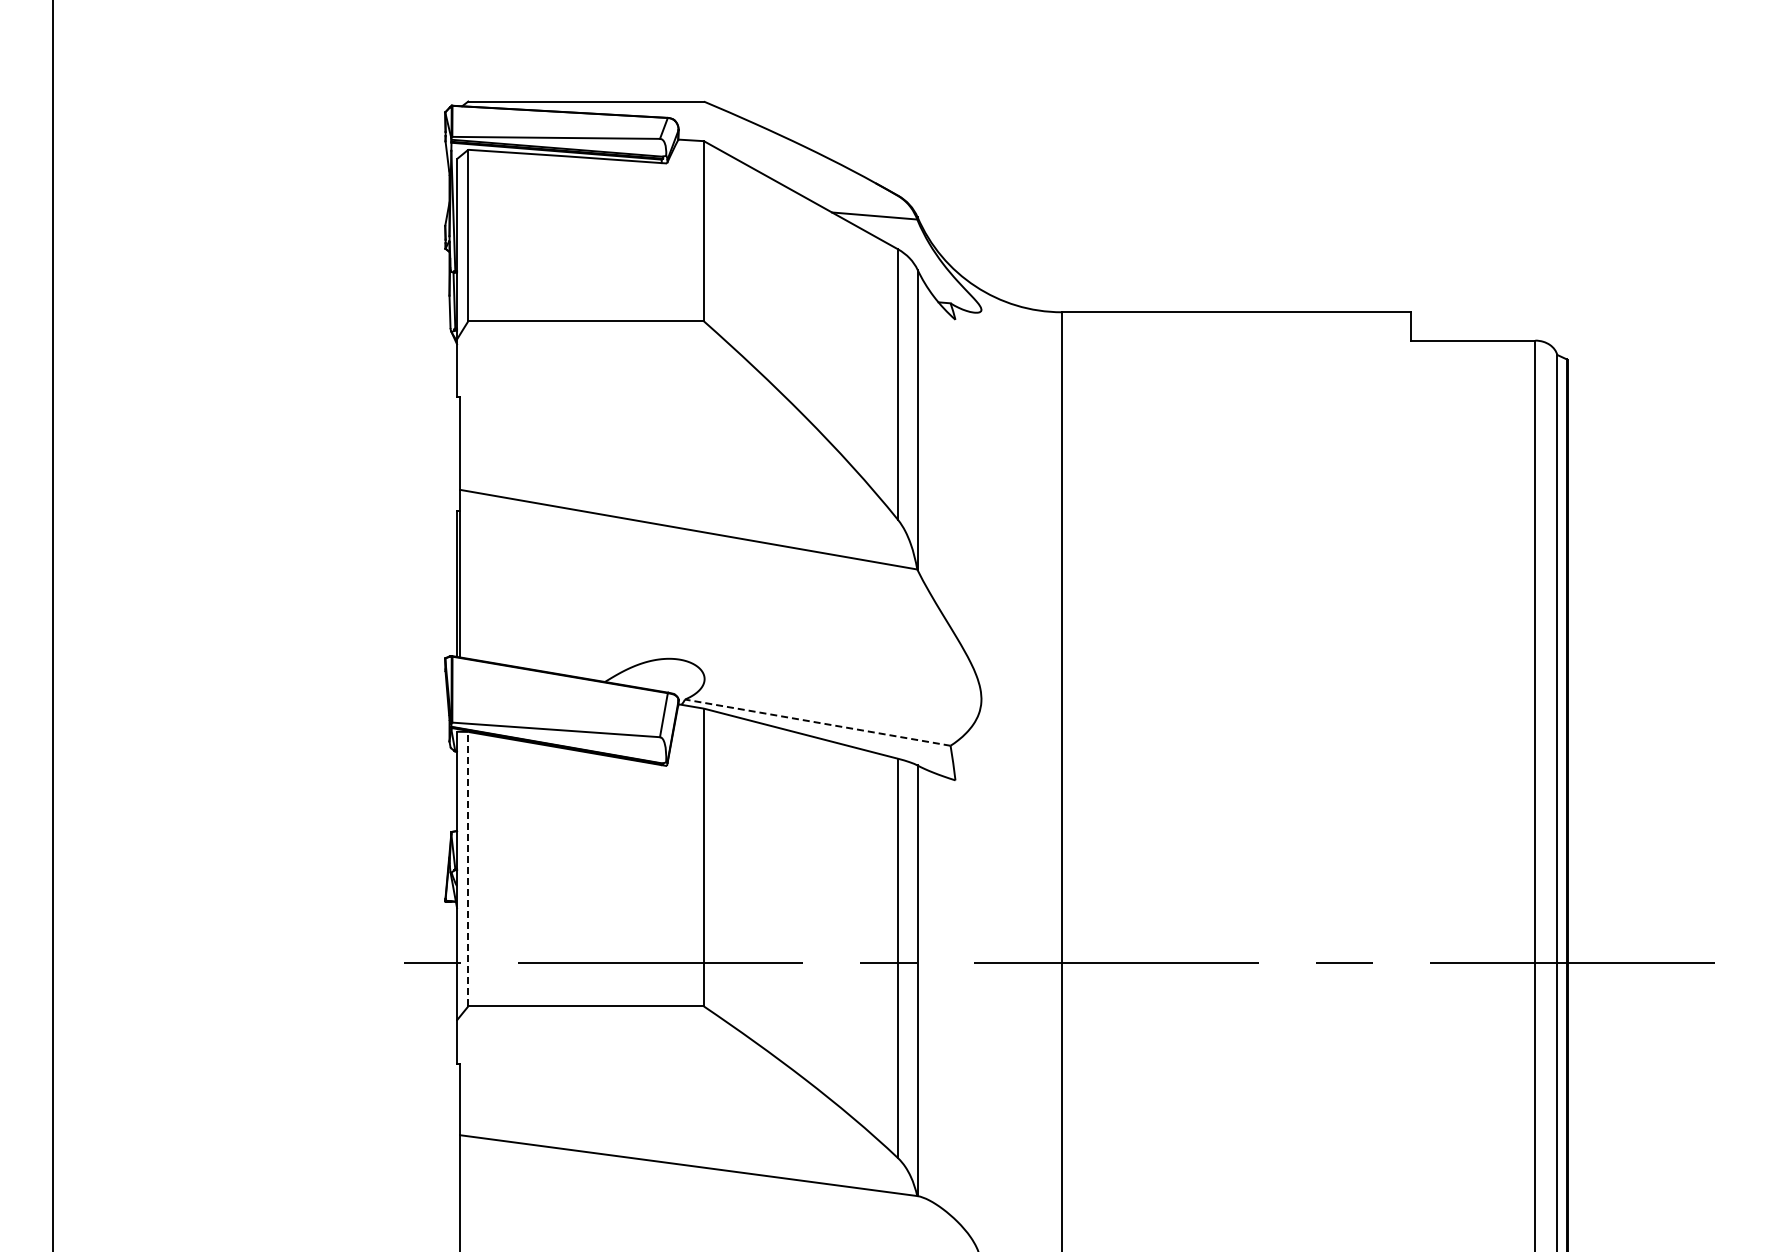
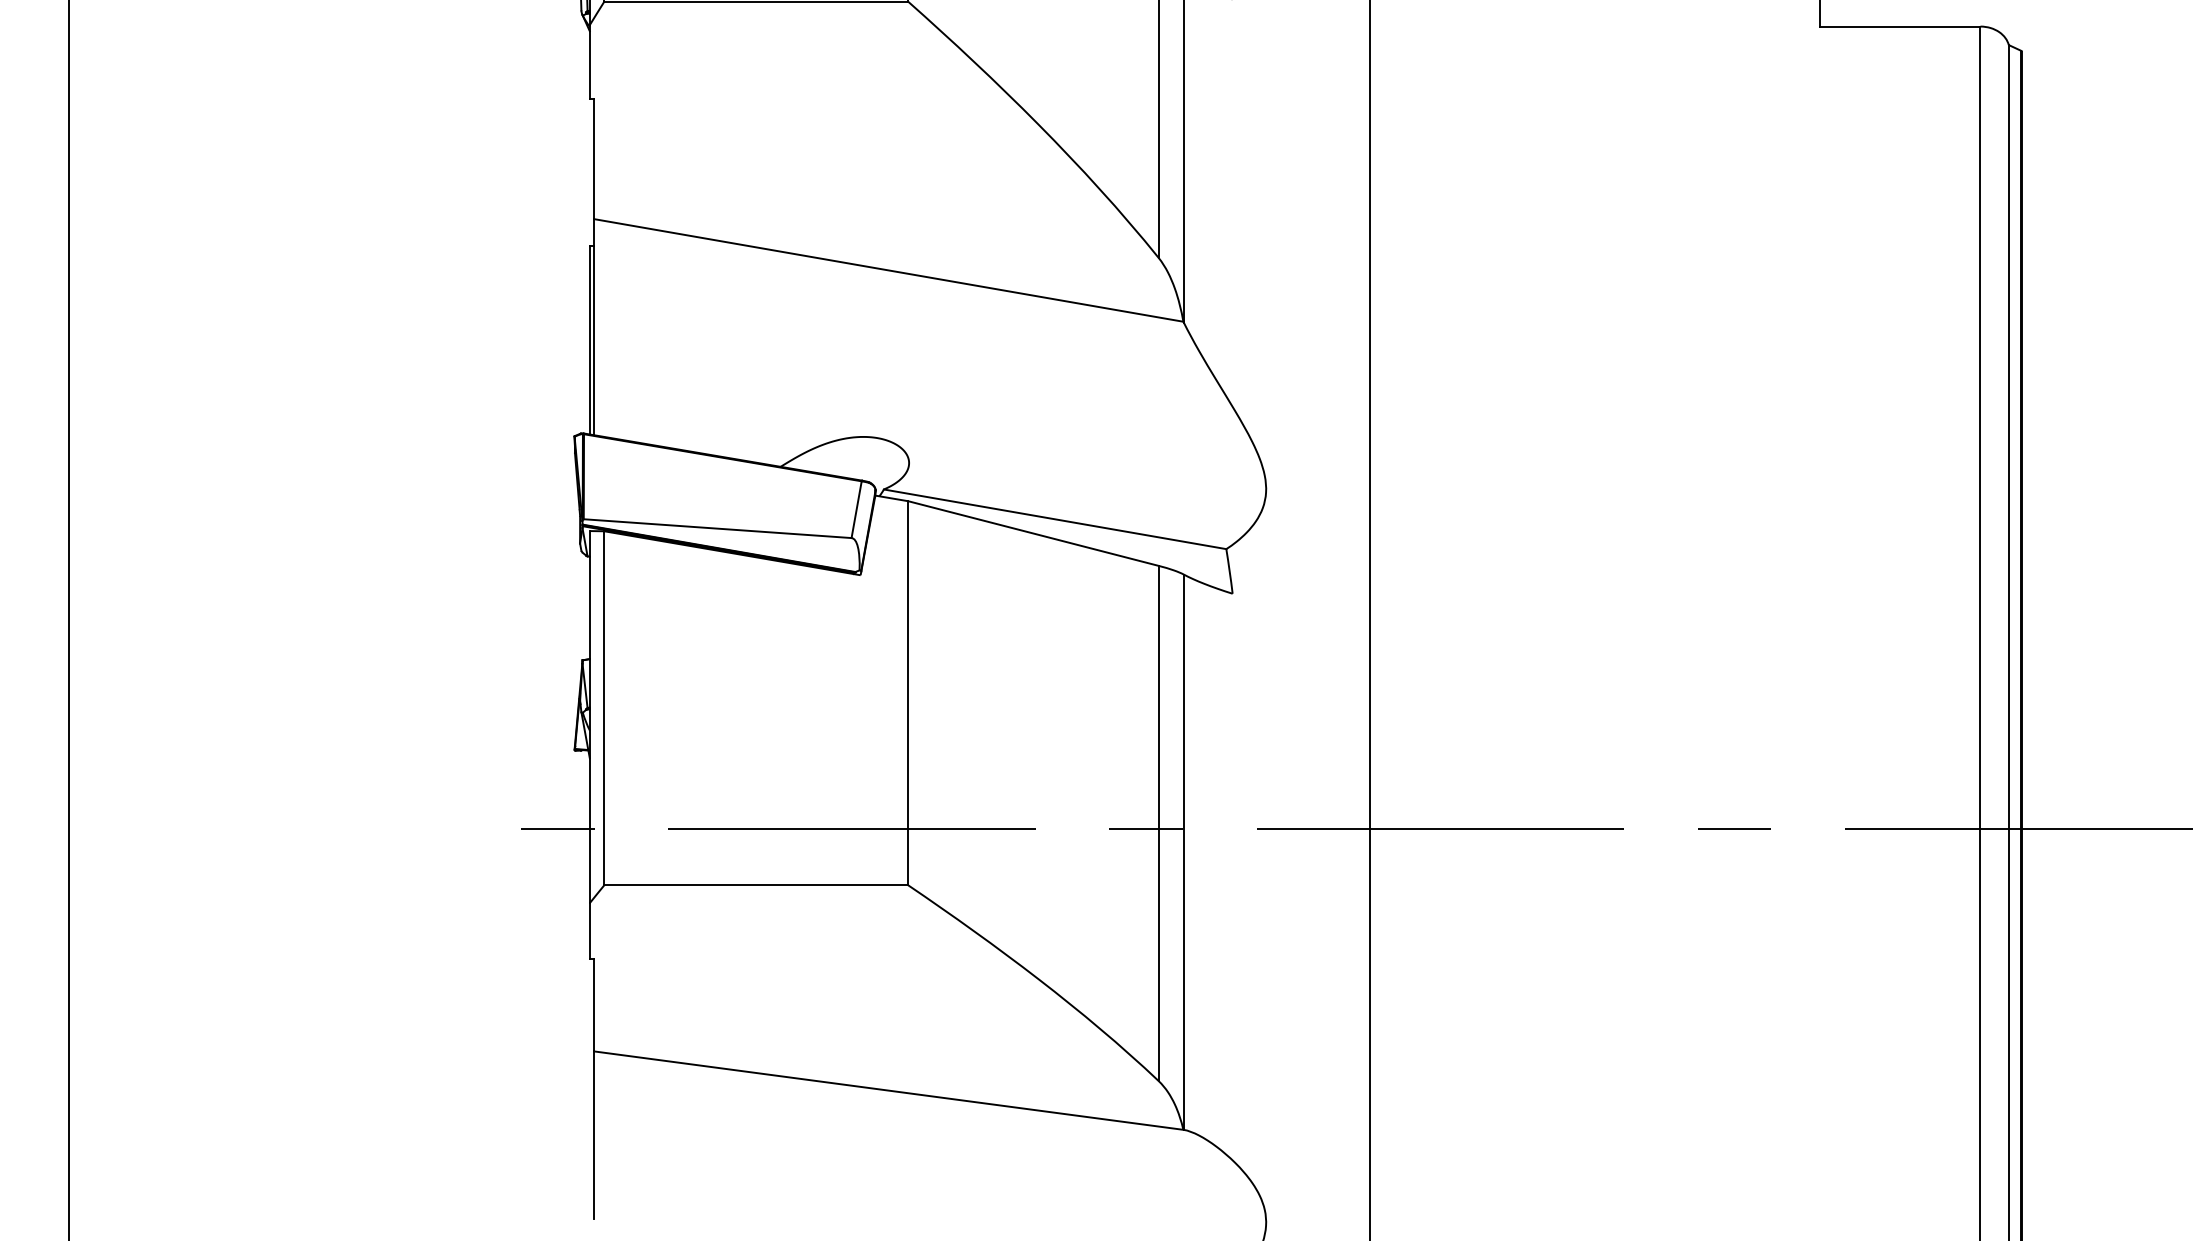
line: (817, 722) -> (1054, 519), dashed -> solid
line: (468, 868) -> (604, 707), dashed -> solid

